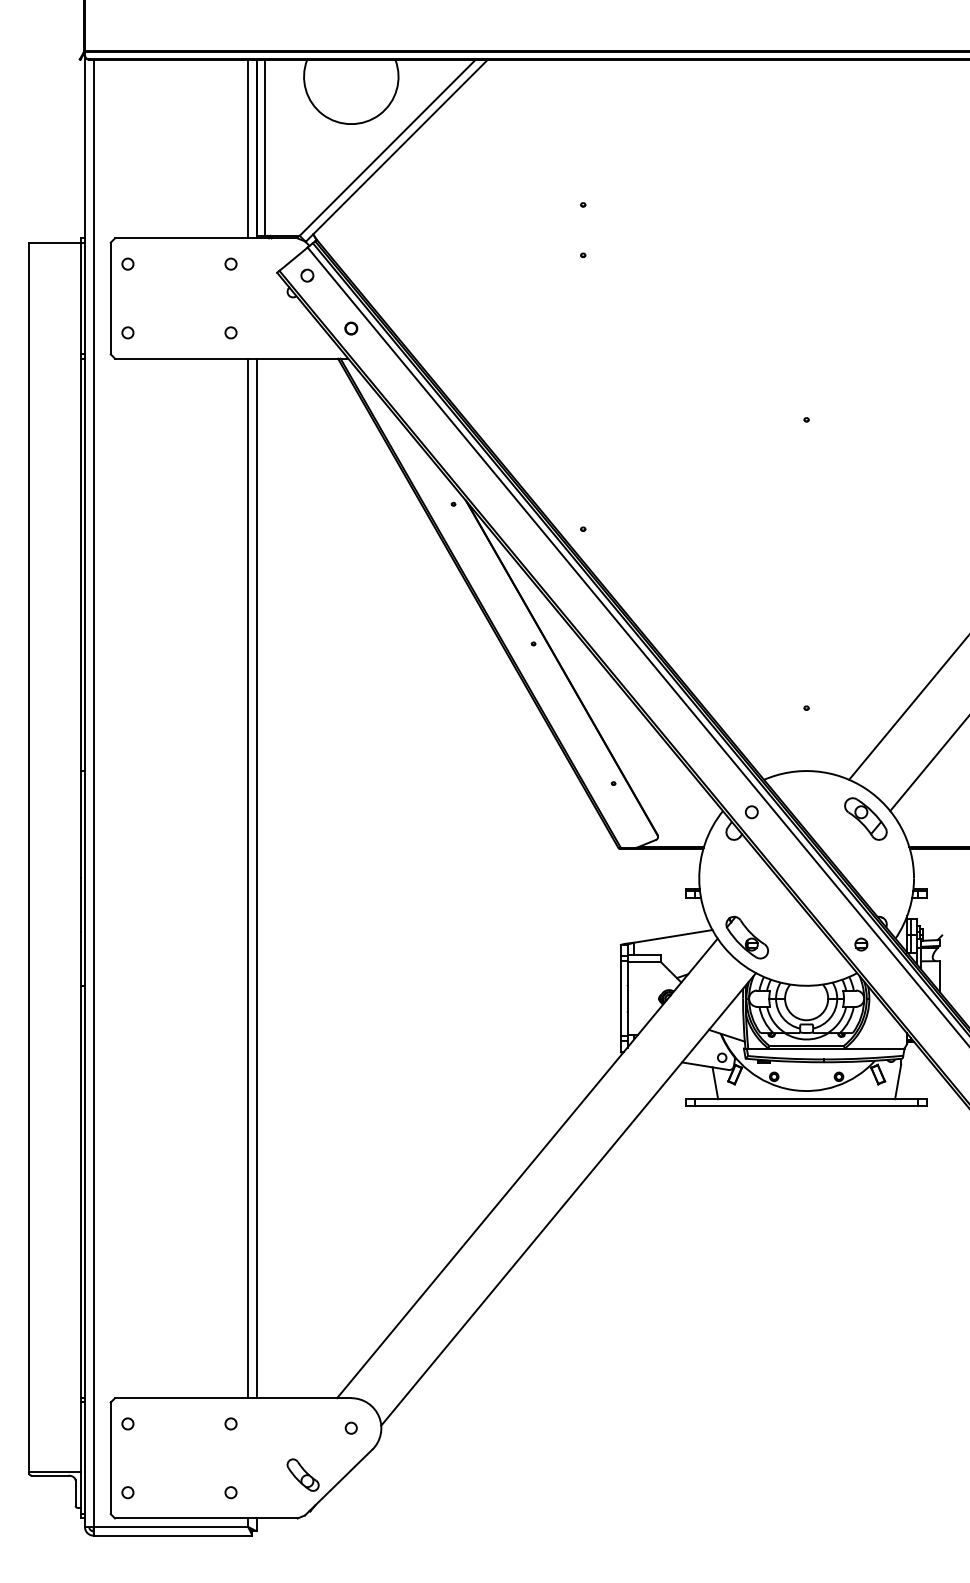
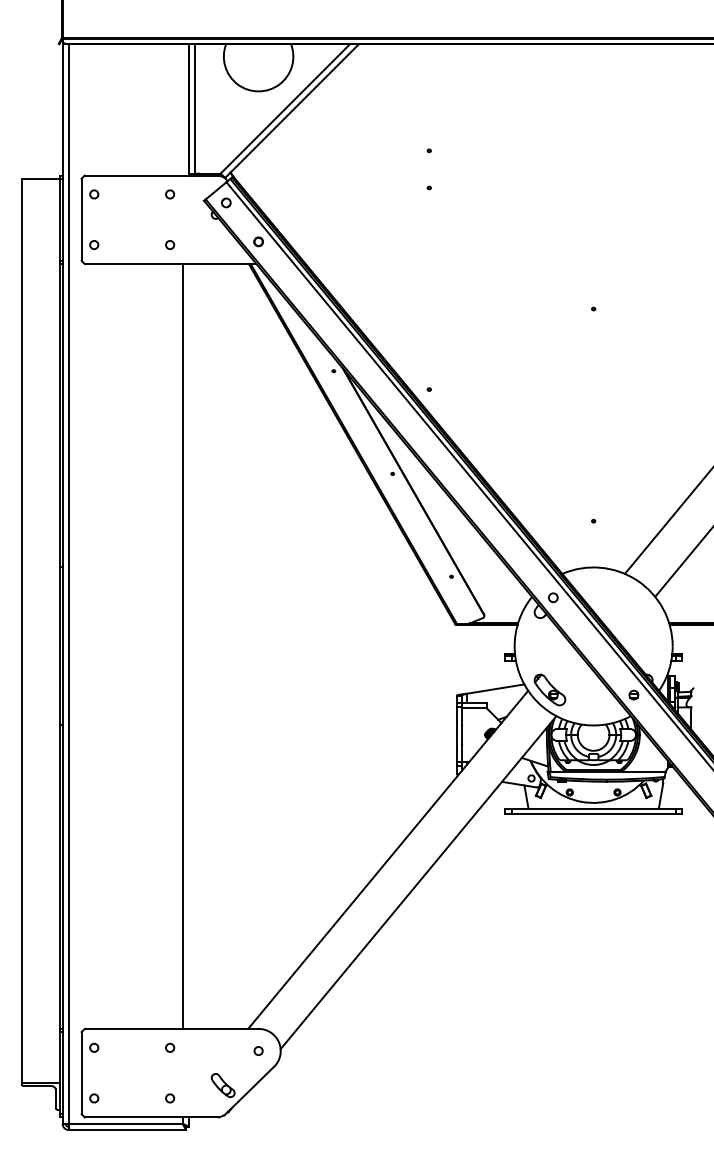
line: (247, 148) -> (182, 109), removed
part: (866, 818) -> (637, 602), removed
line: (257, 878) -> (189, 646), removed

